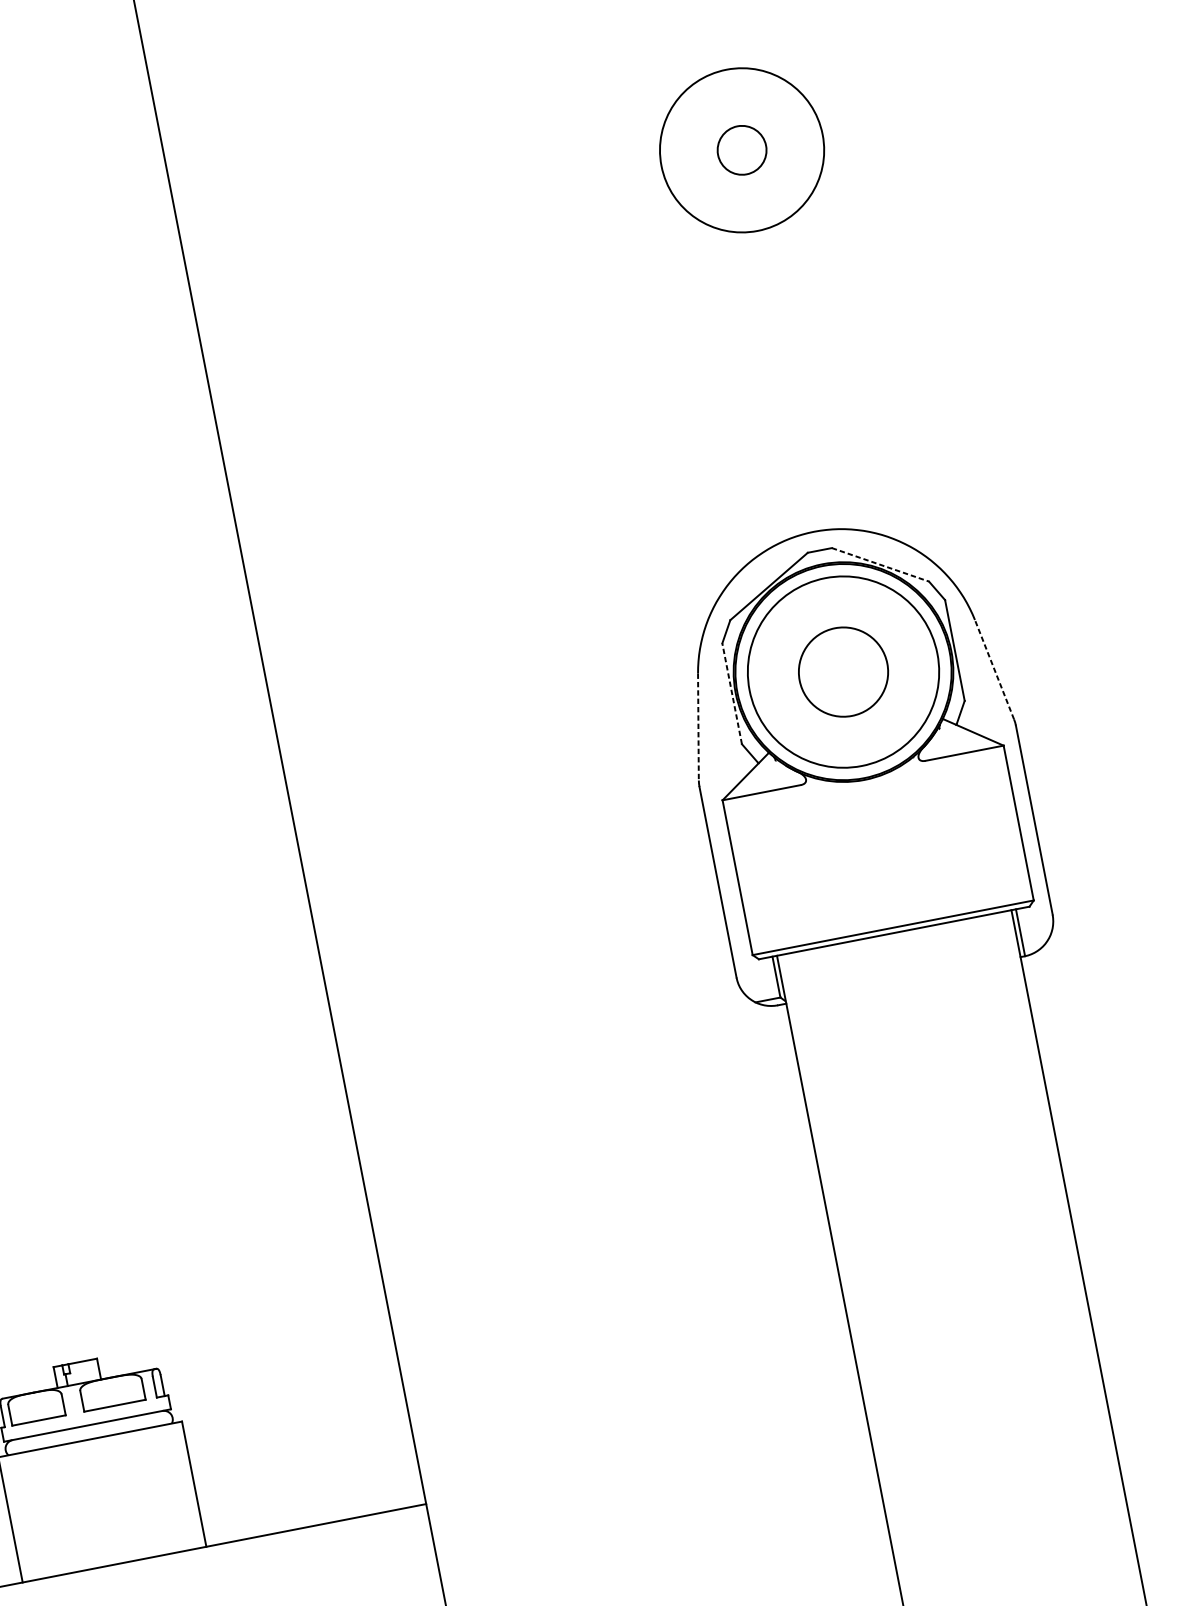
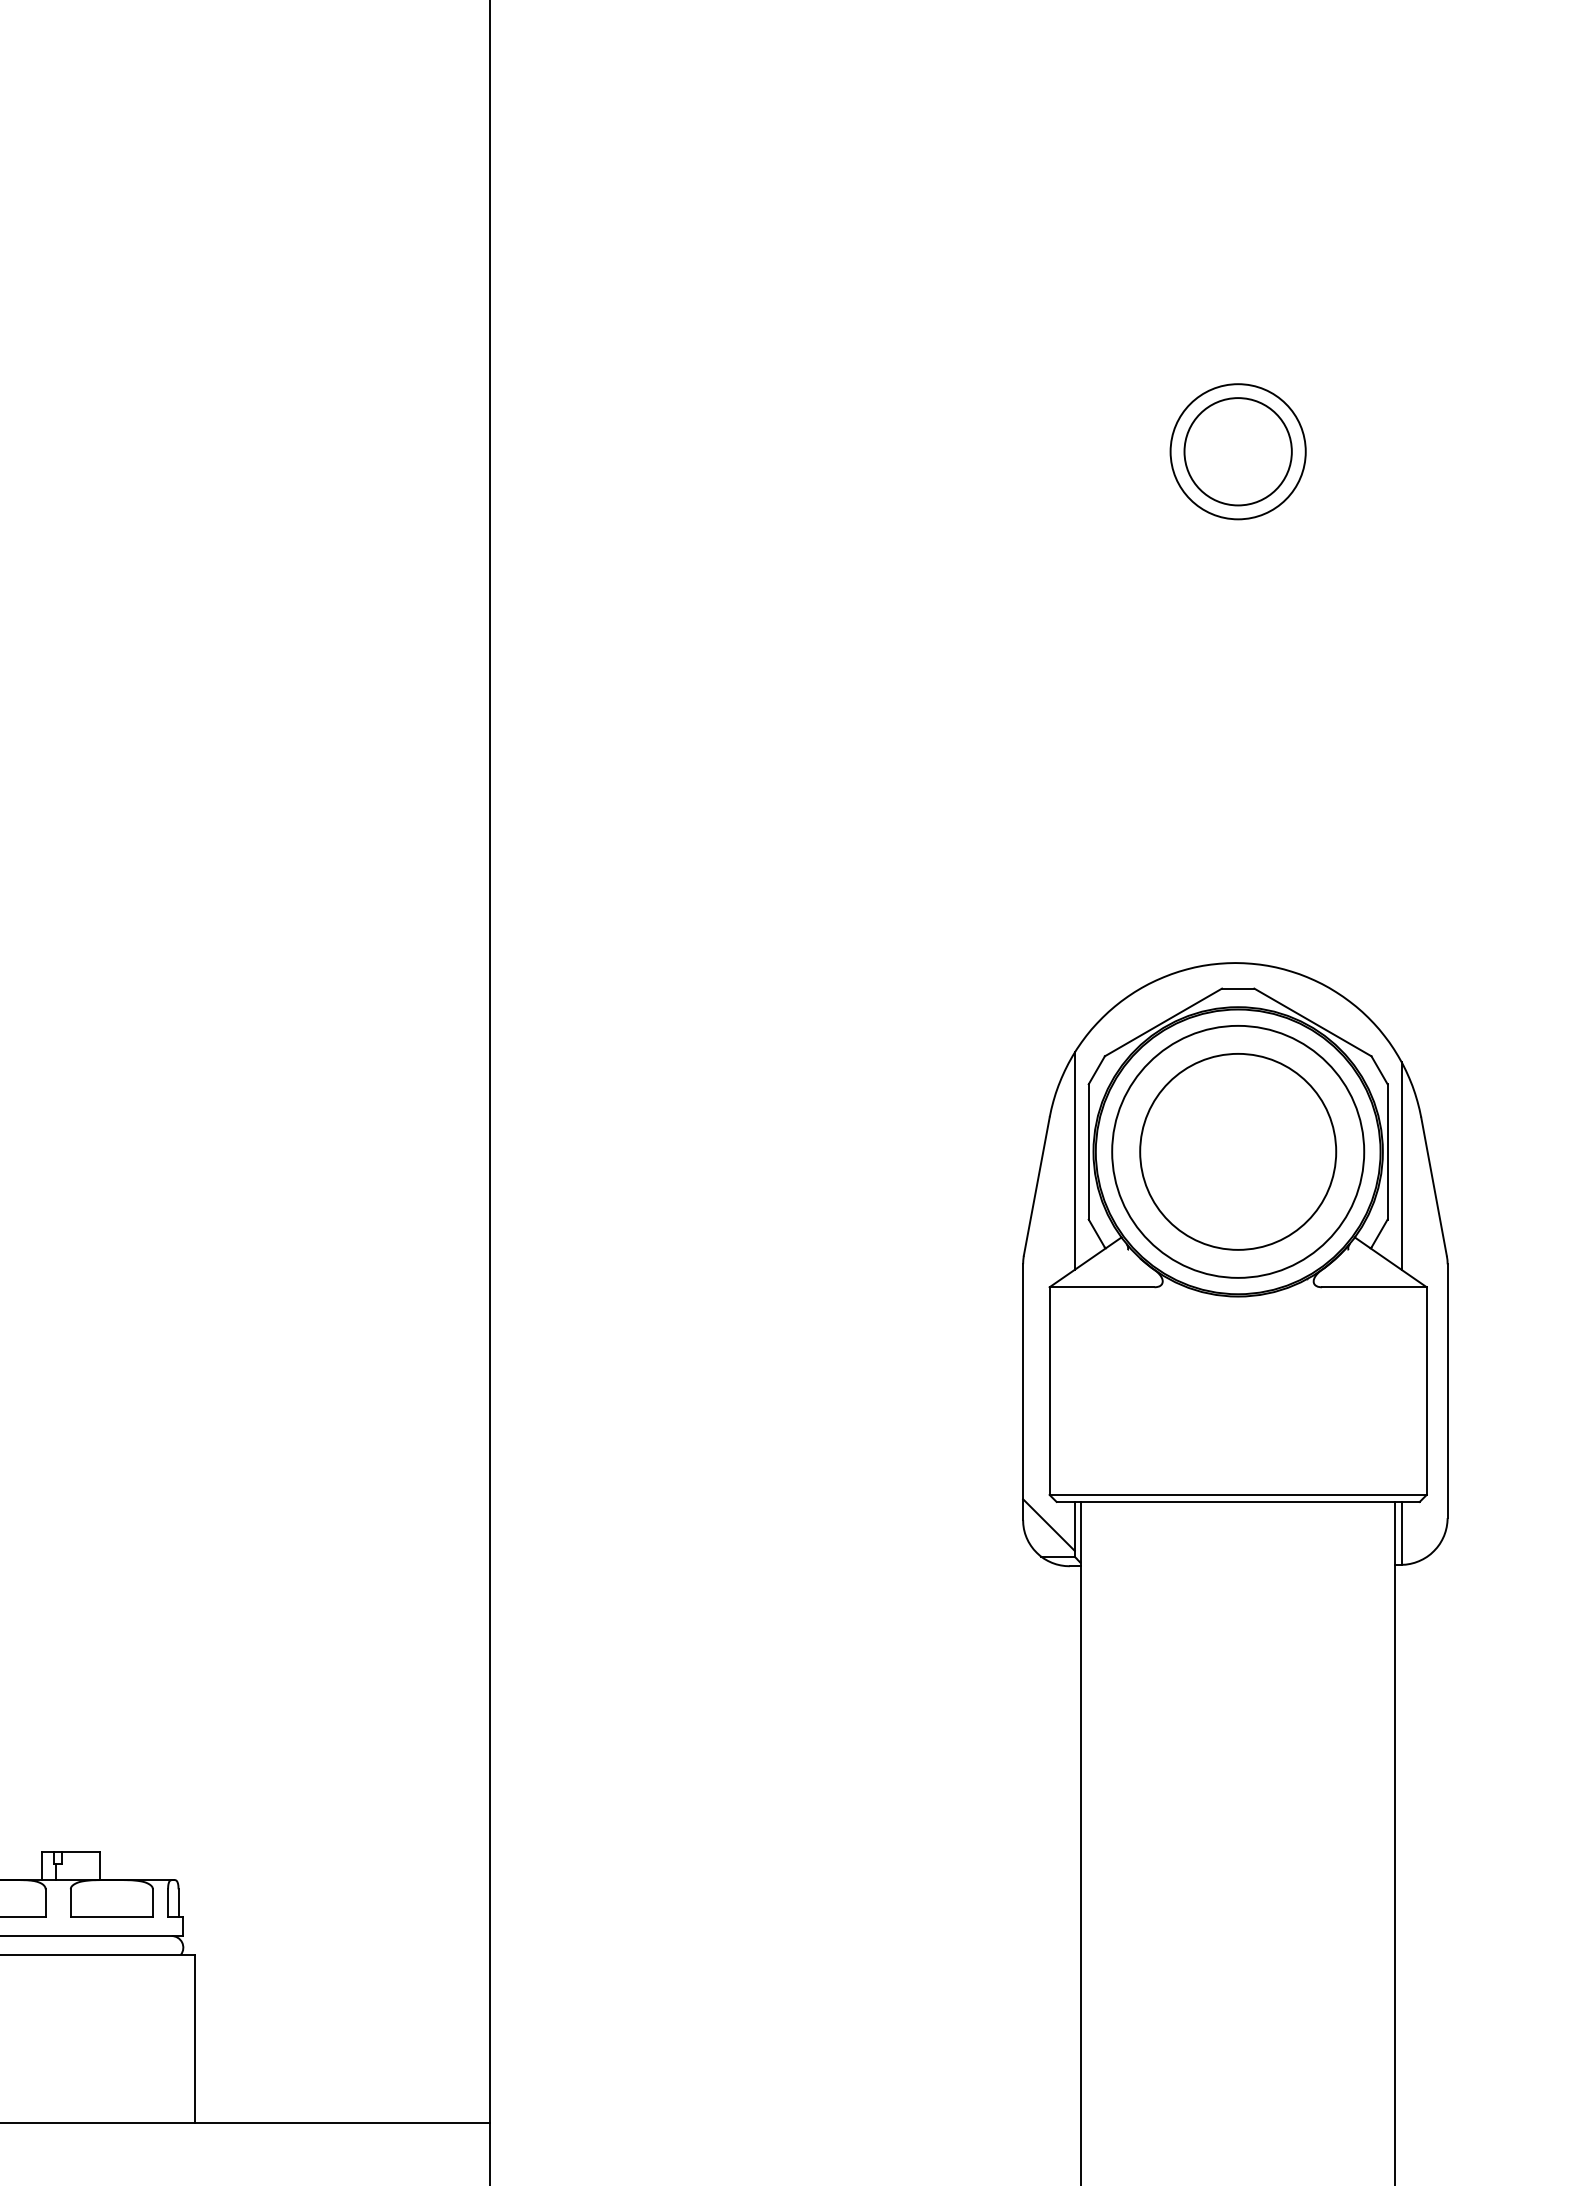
circle: (741, 150) -> (1237, 451), size x0.62
circle: (741, 150) -> (1237, 451), size x1.67
line: (880, 564) -> (1312, 1022), dashed -> solid
line: (967, 658) -> (1401, 1165), added
line: (994, 669) -> (1433, 1186), dashed -> solid
circle: (843, 671) -> (1238, 1151), size x1.67
line: (731, 693) -> (1088, 1151), dashed -> solid
line: (722, 702) -> (1074, 1160), added
line: (698, 727) -> (1036, 1186), dashed -> solid
line: (756, 977) -> (1048, 1524), added

